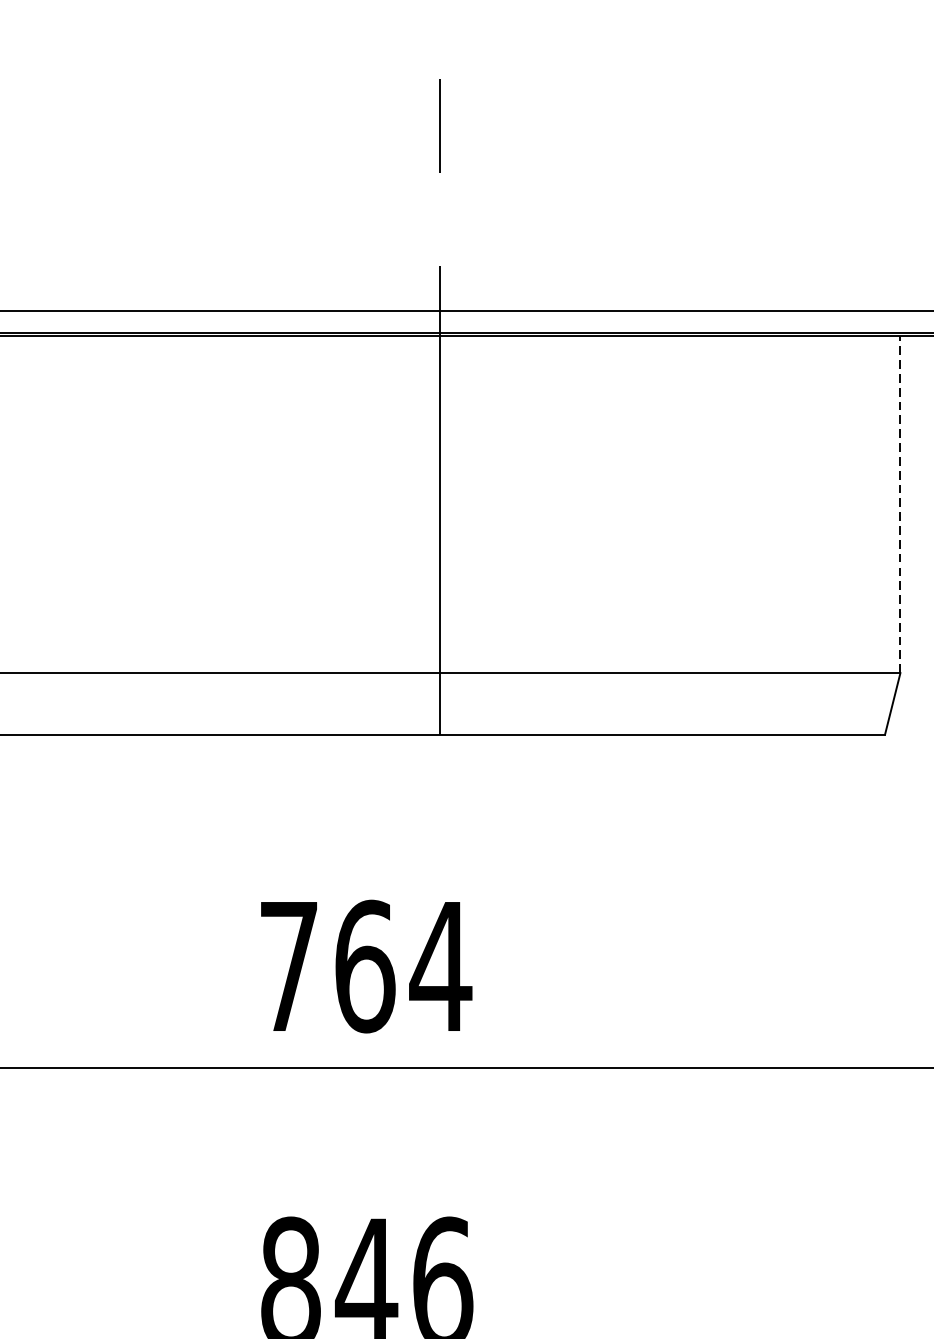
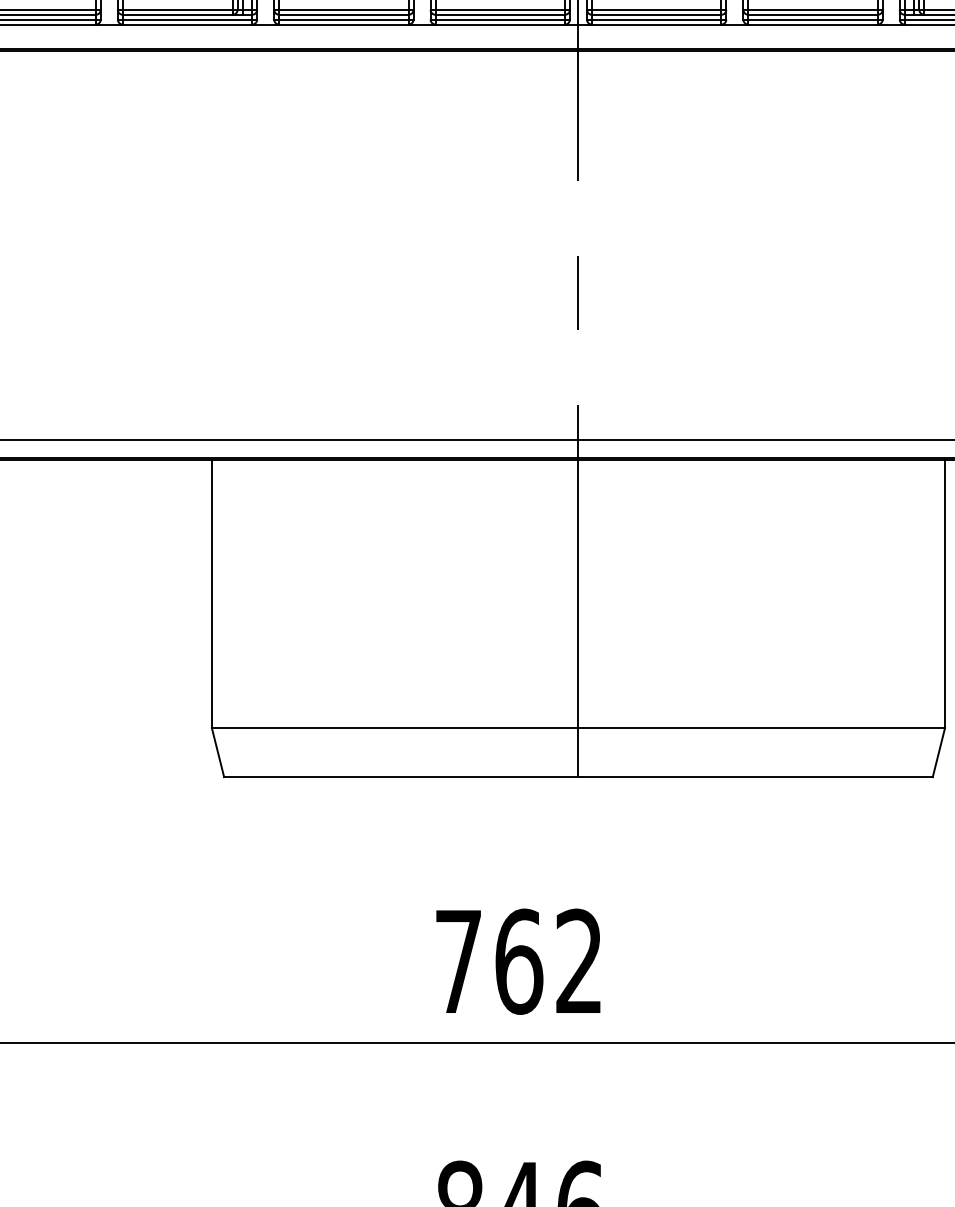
line: (899, 504) -> (944, 594), dashed -> solid
text: (441, 964) -> (579, 960), 764 -> 762

